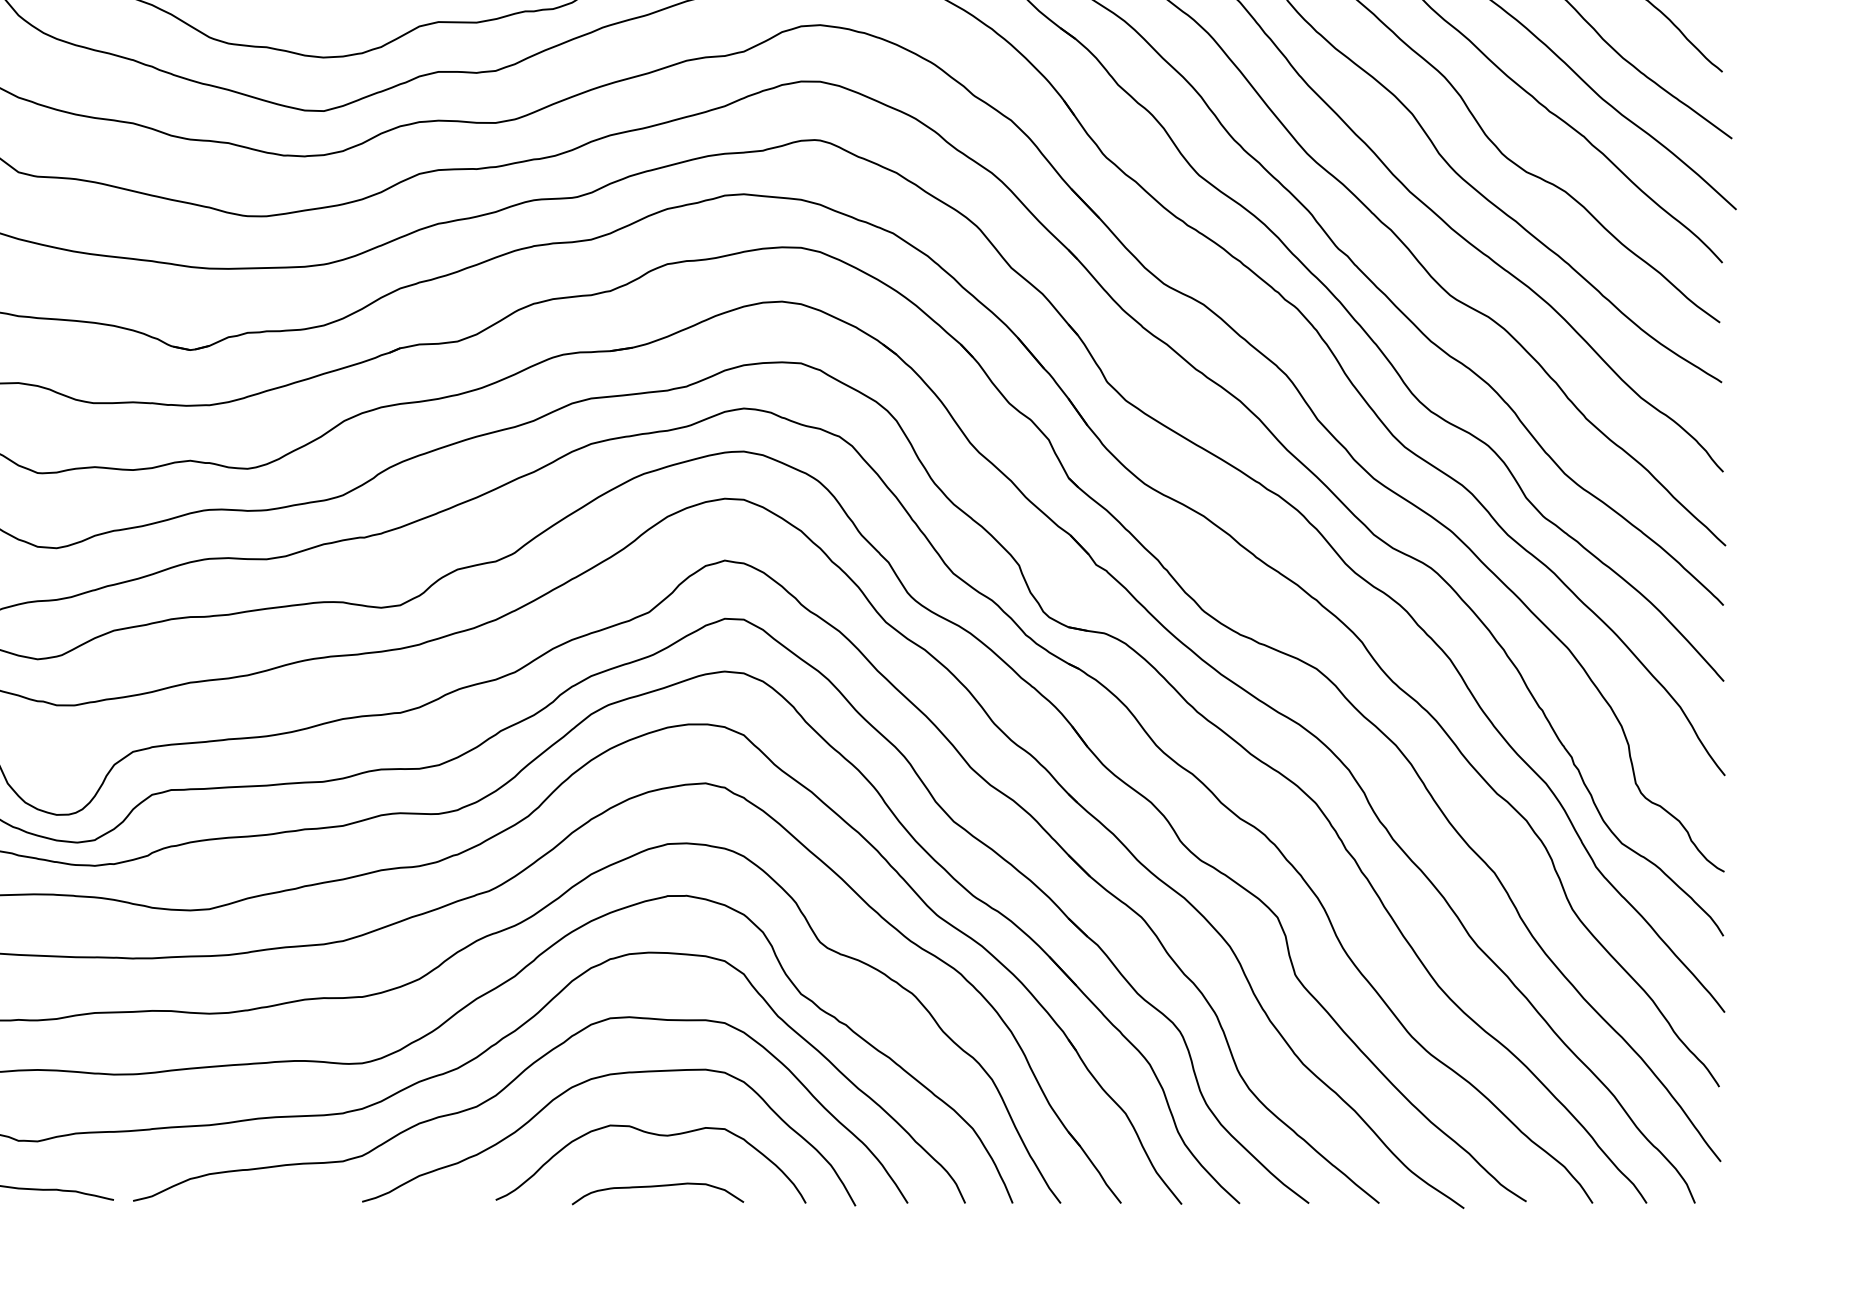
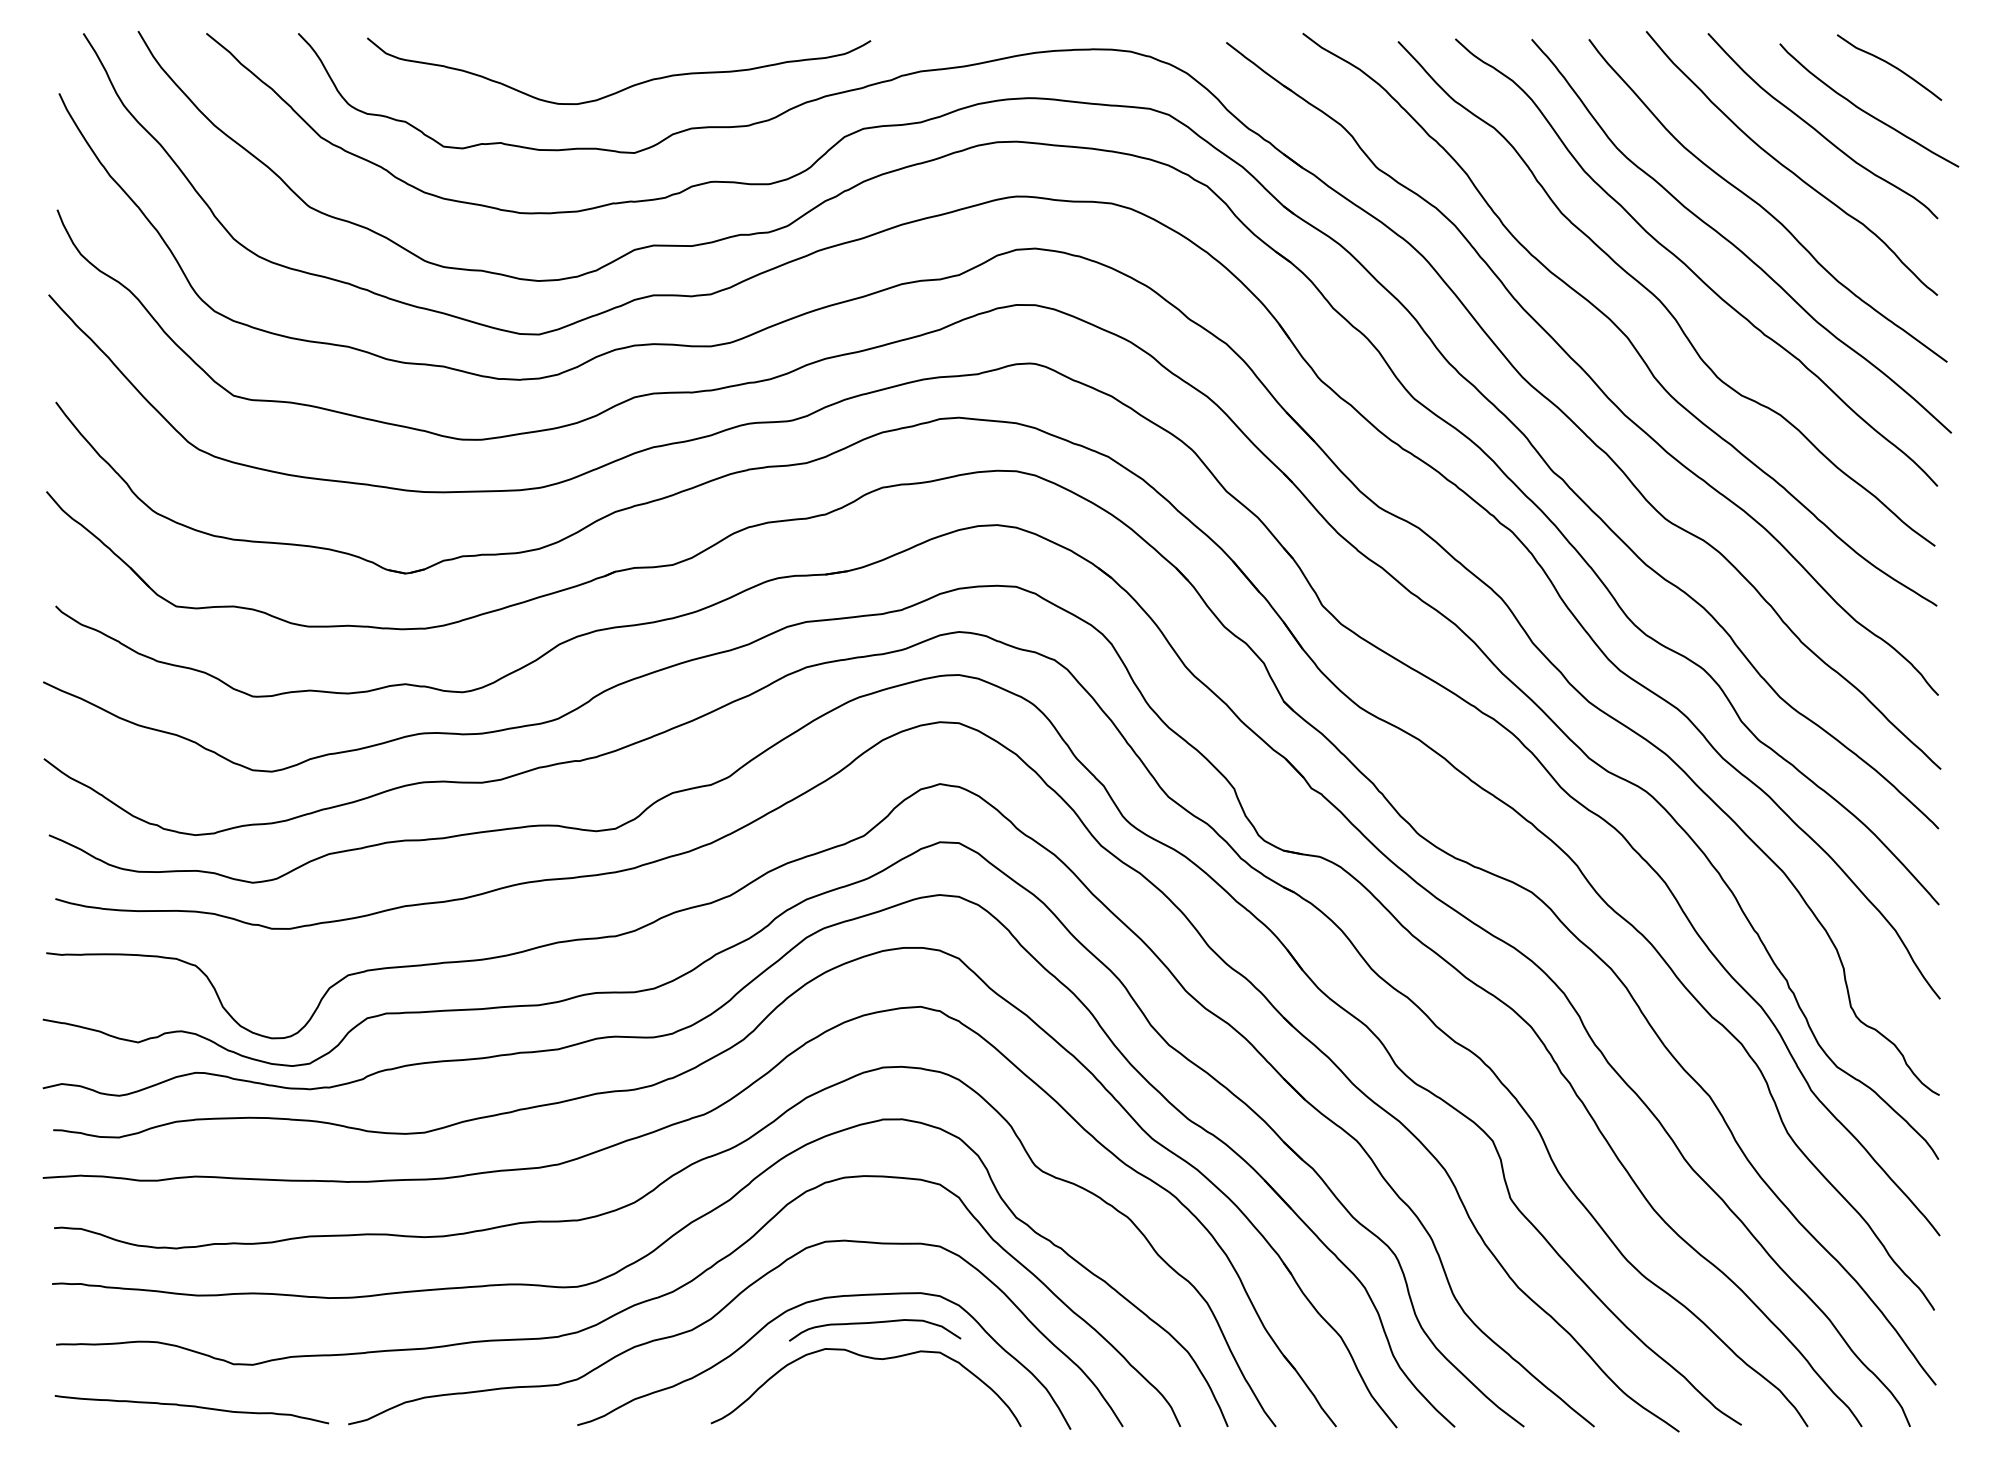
curve: (658, 1187) -> (875, 1323), moved

